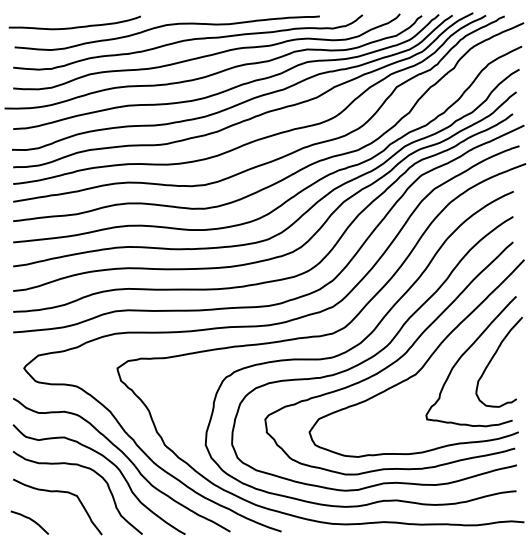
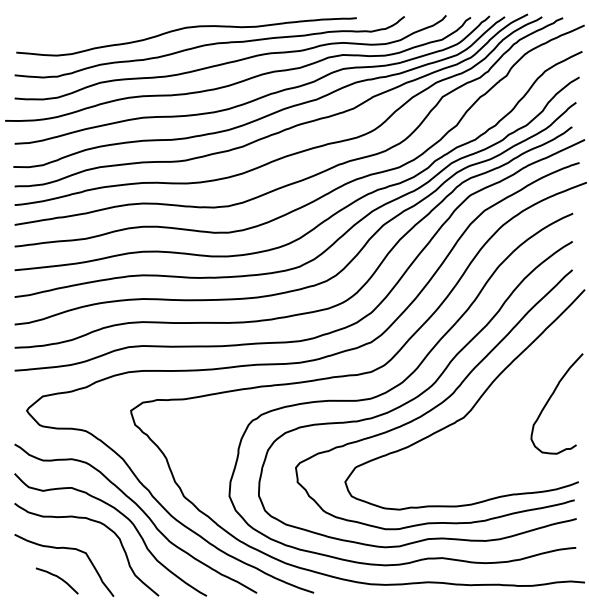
curve: (74, 26) -> (83, 29), removed
curve: (462, 357) -> (515, 398), removed
curve: (30, 520) -> (58, 578), moved

